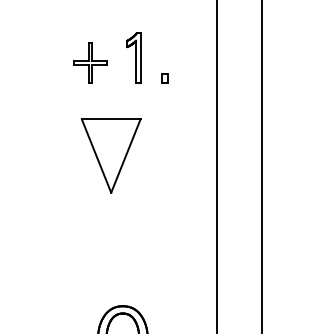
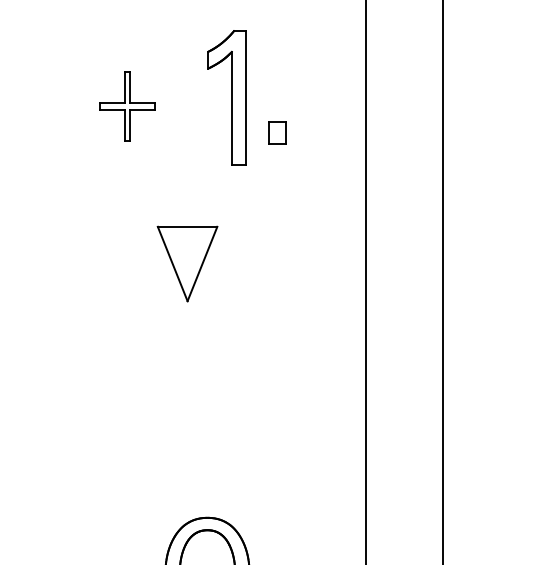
part: (133, 57) -> (225, 97), size x1.6
part: (90, 62) -> (127, 105), moved
part: (164, 78) -> (277, 132), size x1.6
part: (110, 155) -> (186, 263), size x0.6

